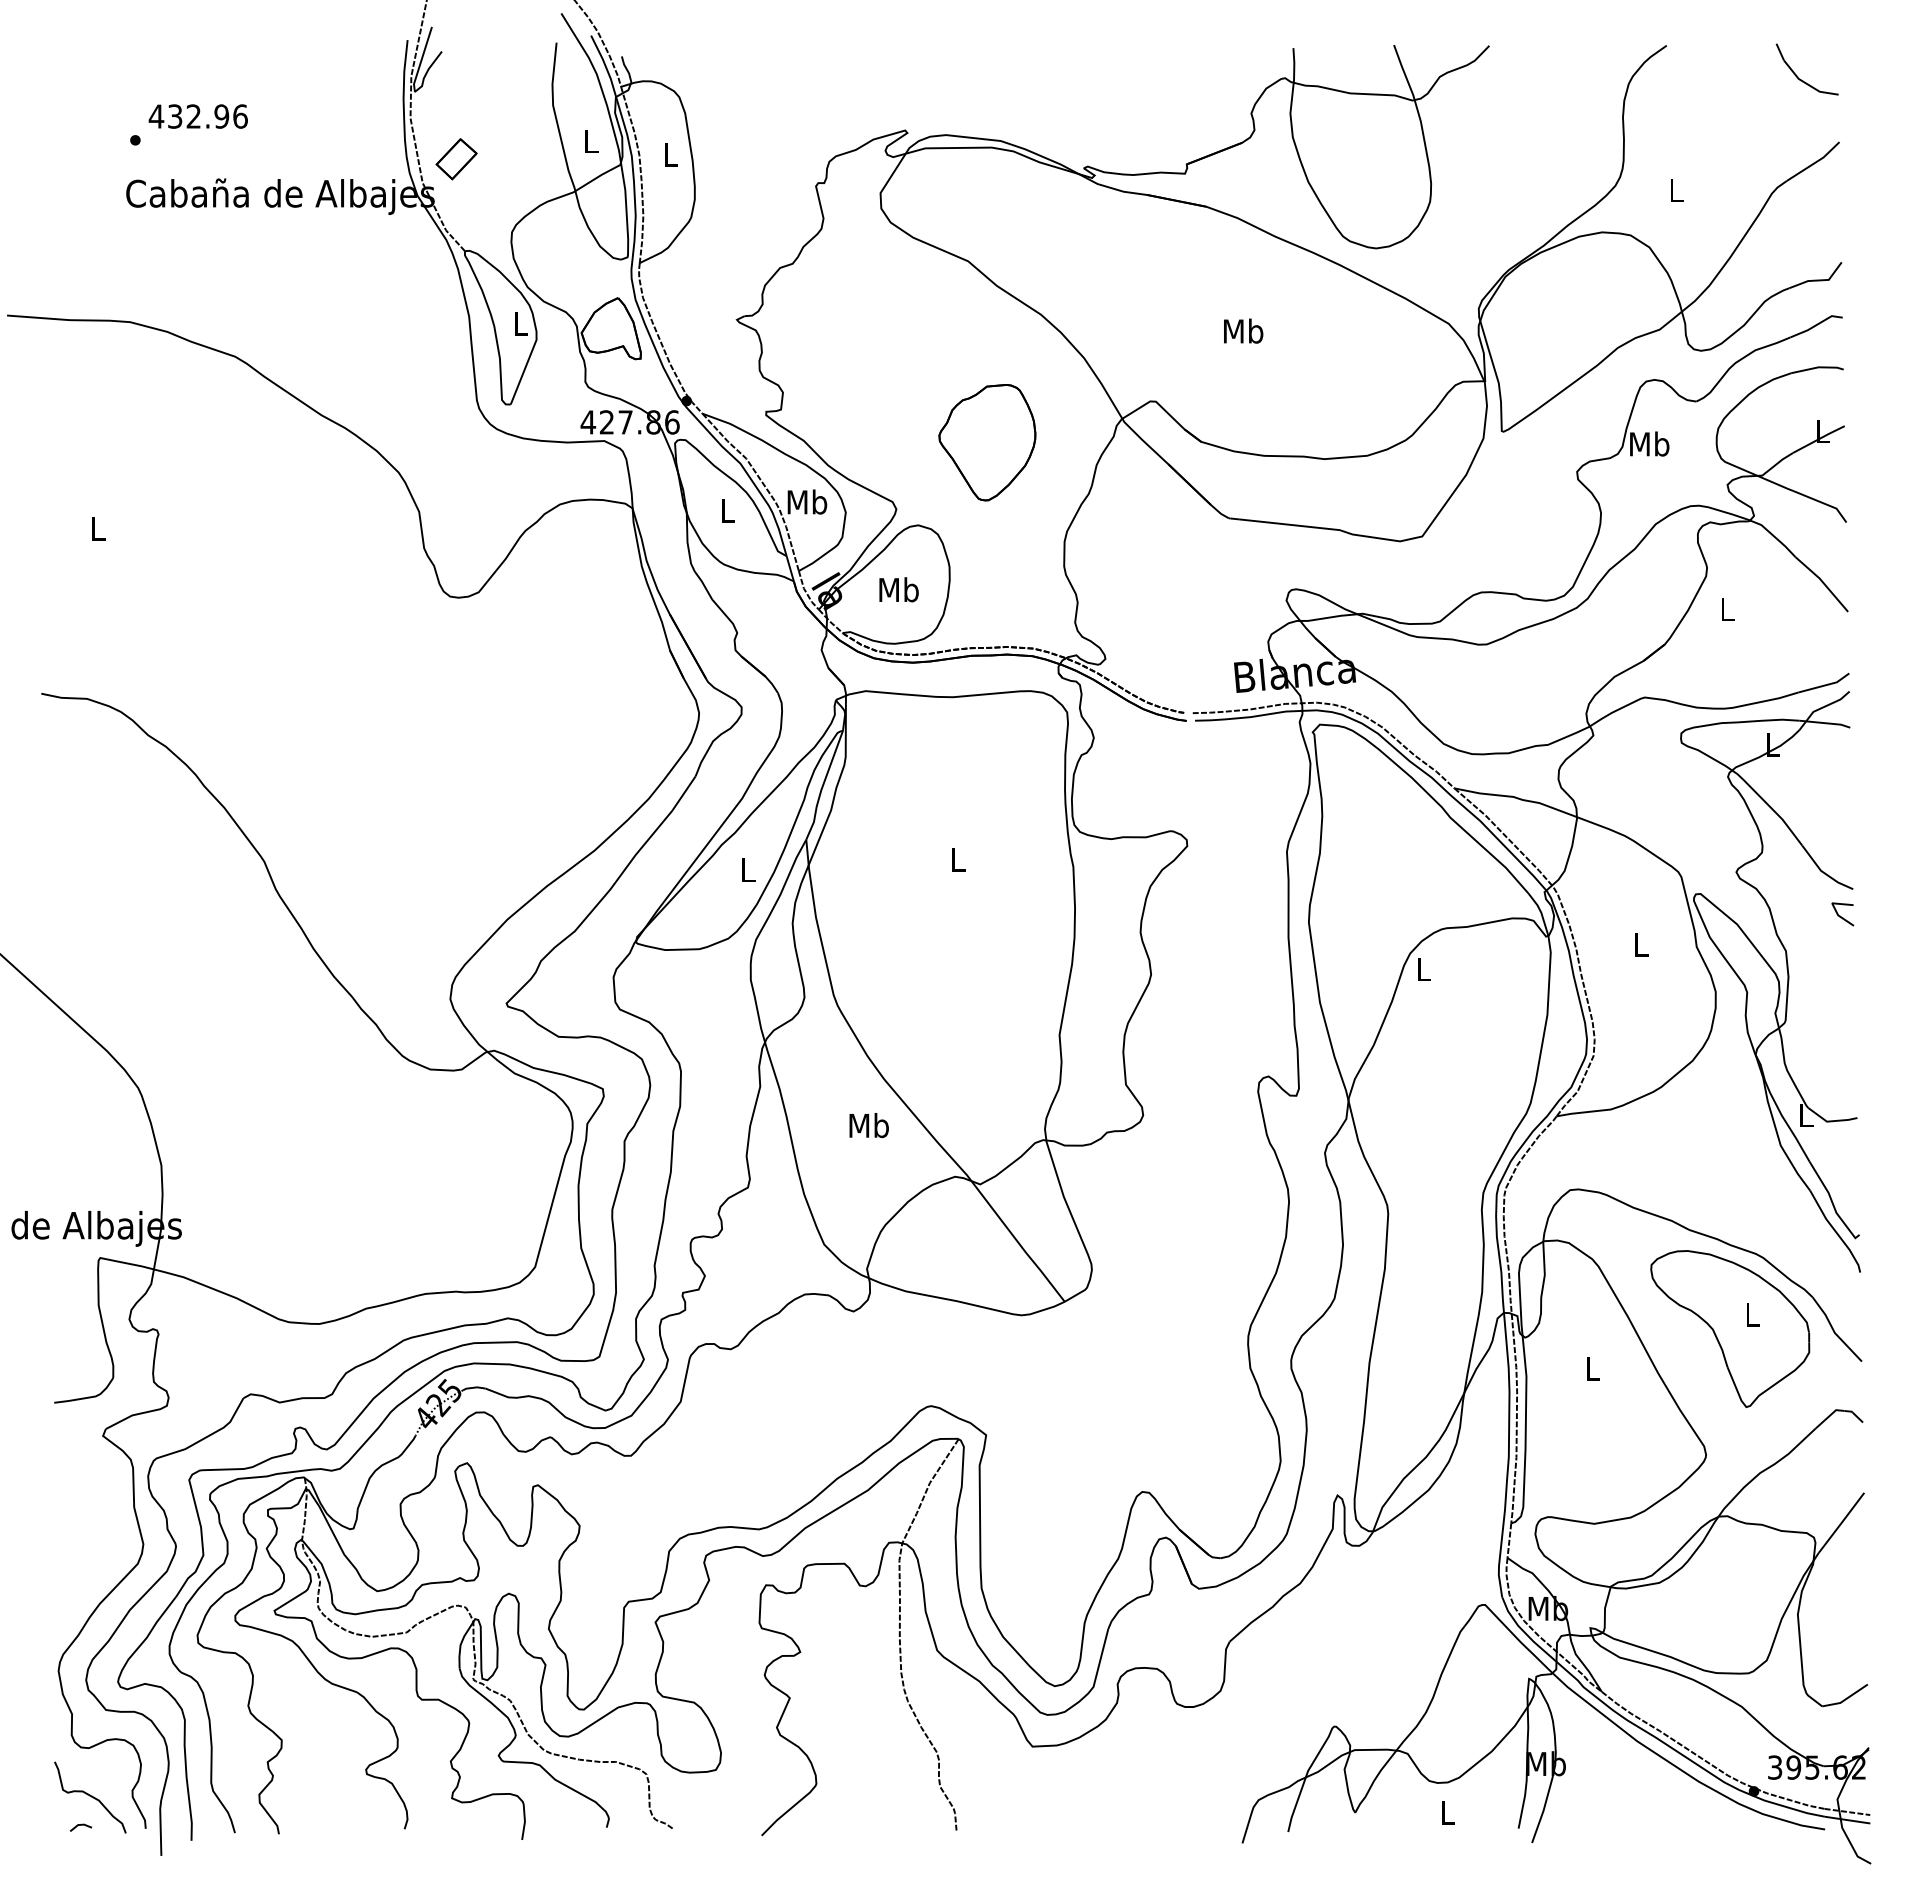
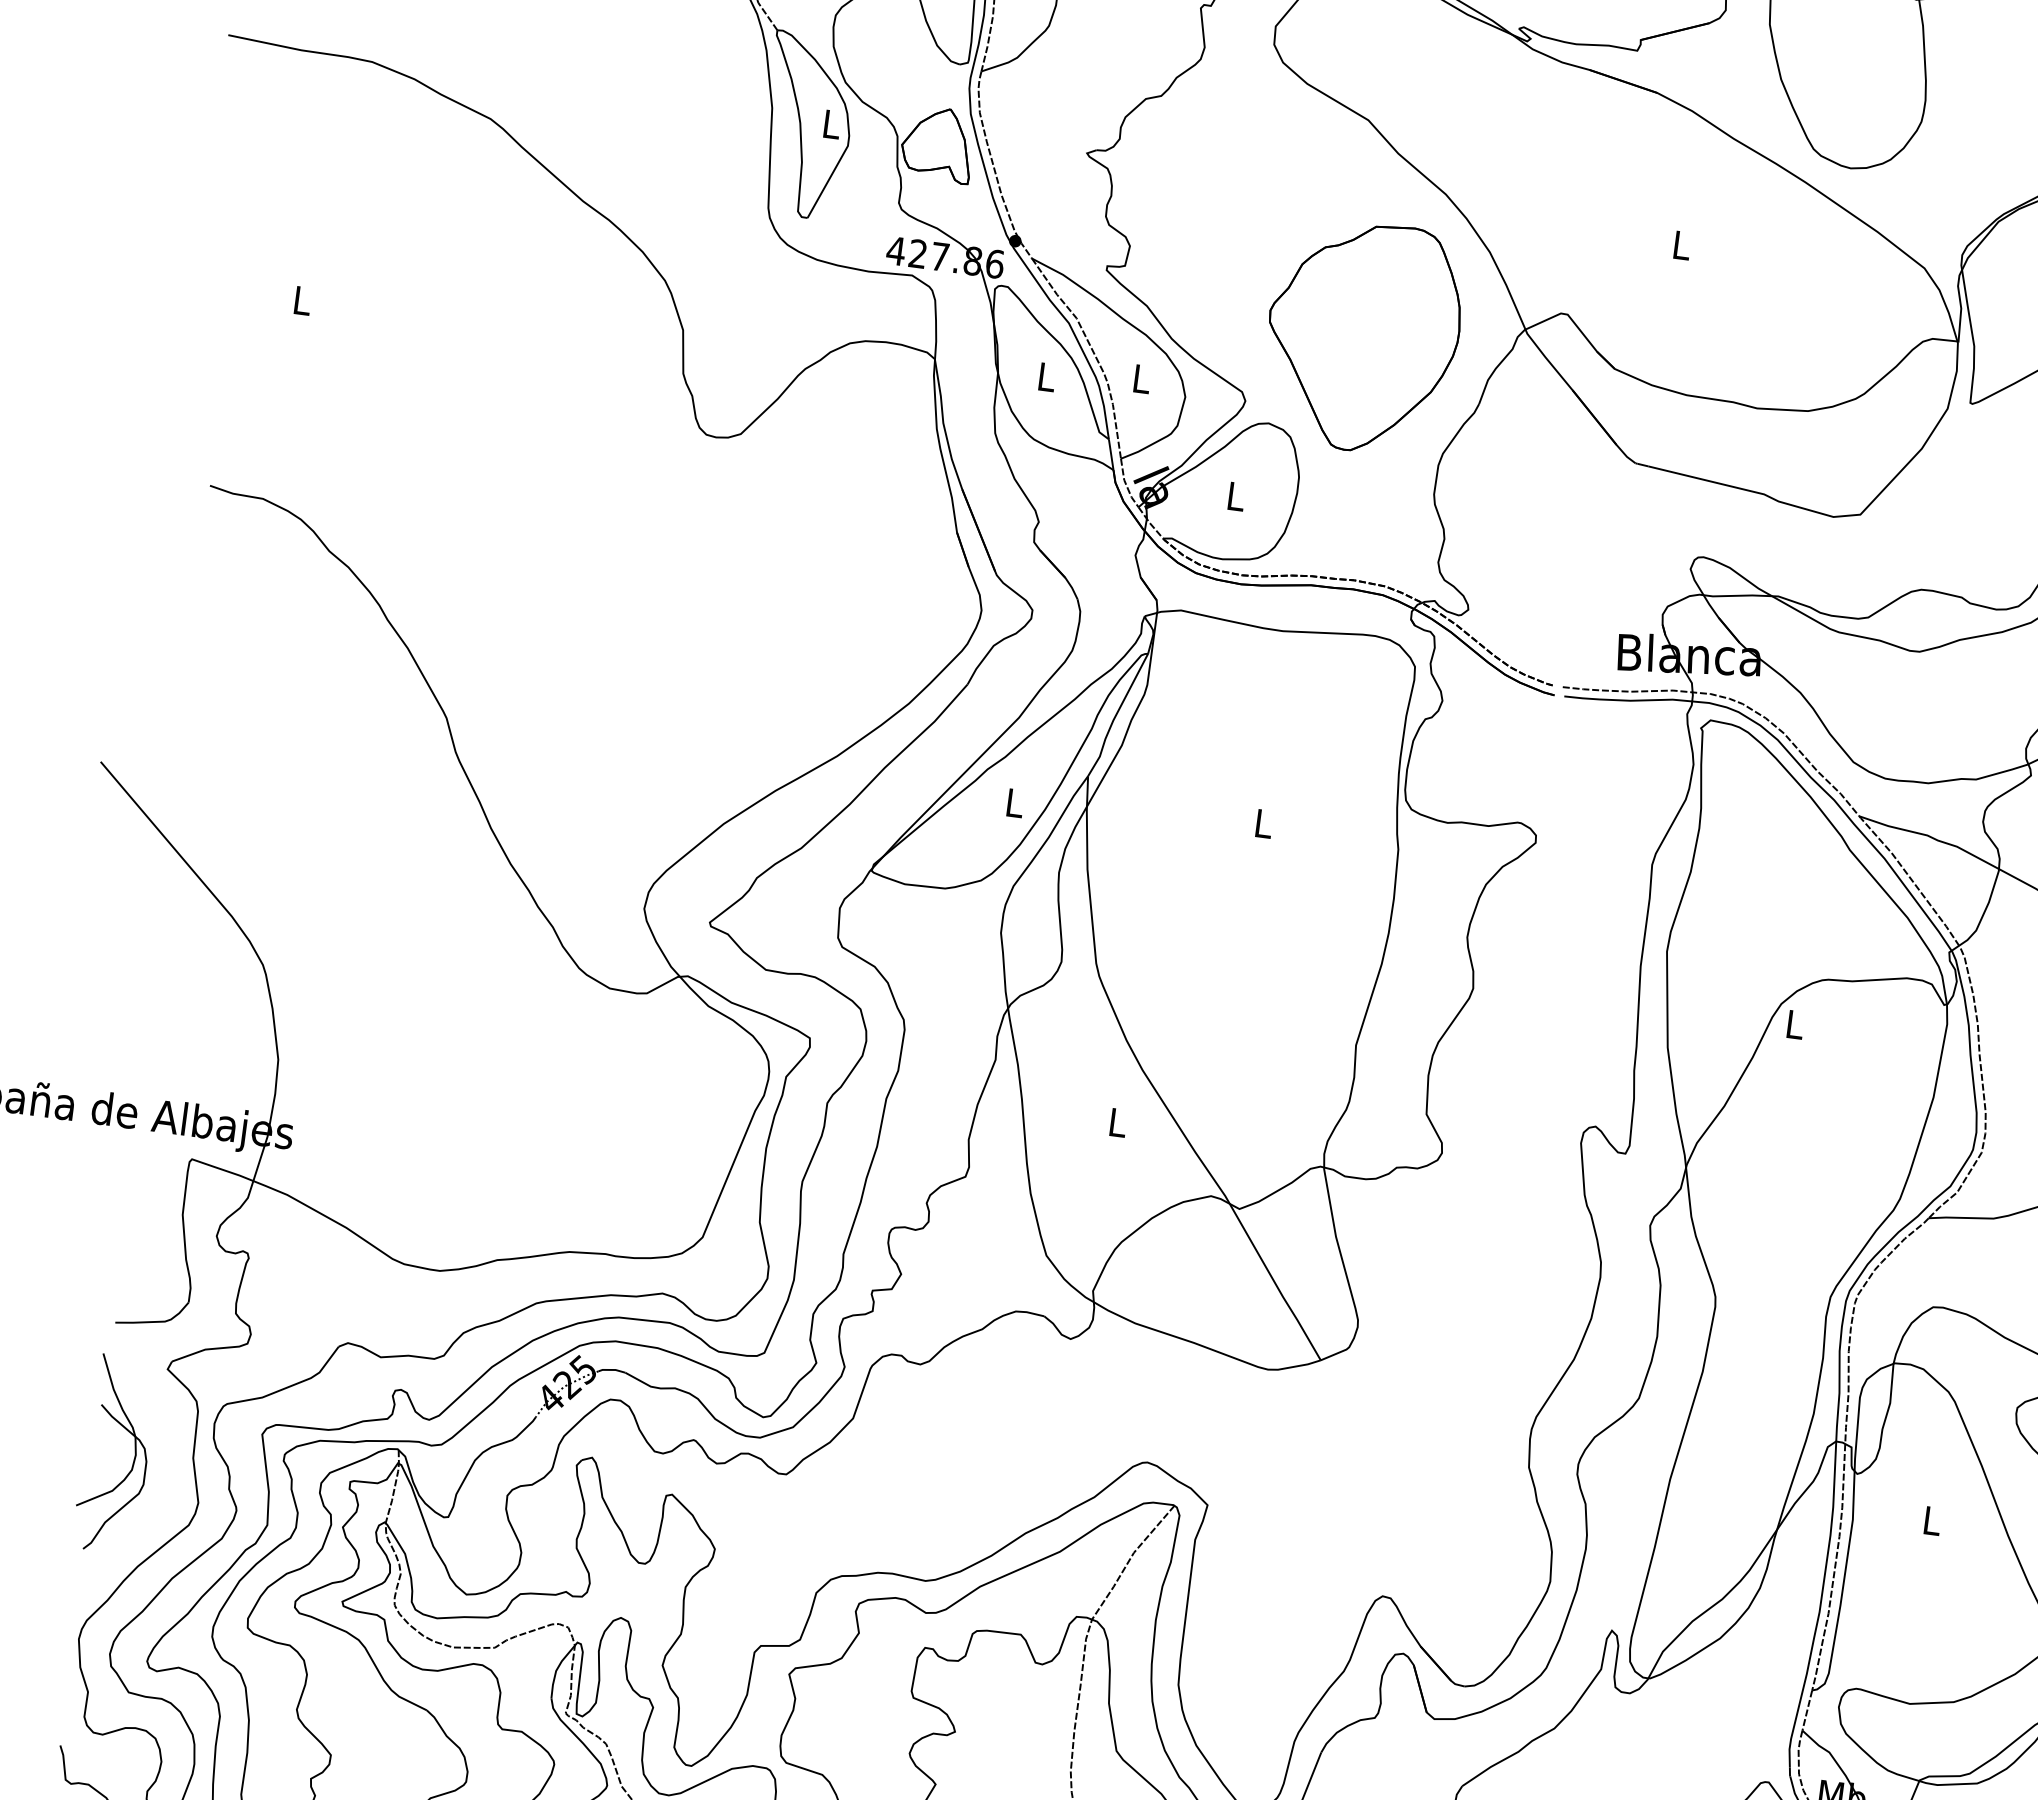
text: (1243, 330) -> (1681, 244), Mb -> L
part: (987, 442) -> (1363, 336), size x1.67
text: (807, 501) -> (1141, 378), Mb -> L
text: (898, 589) -> (1235, 495), Mb -> L
text: (868, 1125) -> (1117, 1122), Mb -> L
part: (84, 1512) -> (133, 1456), added

